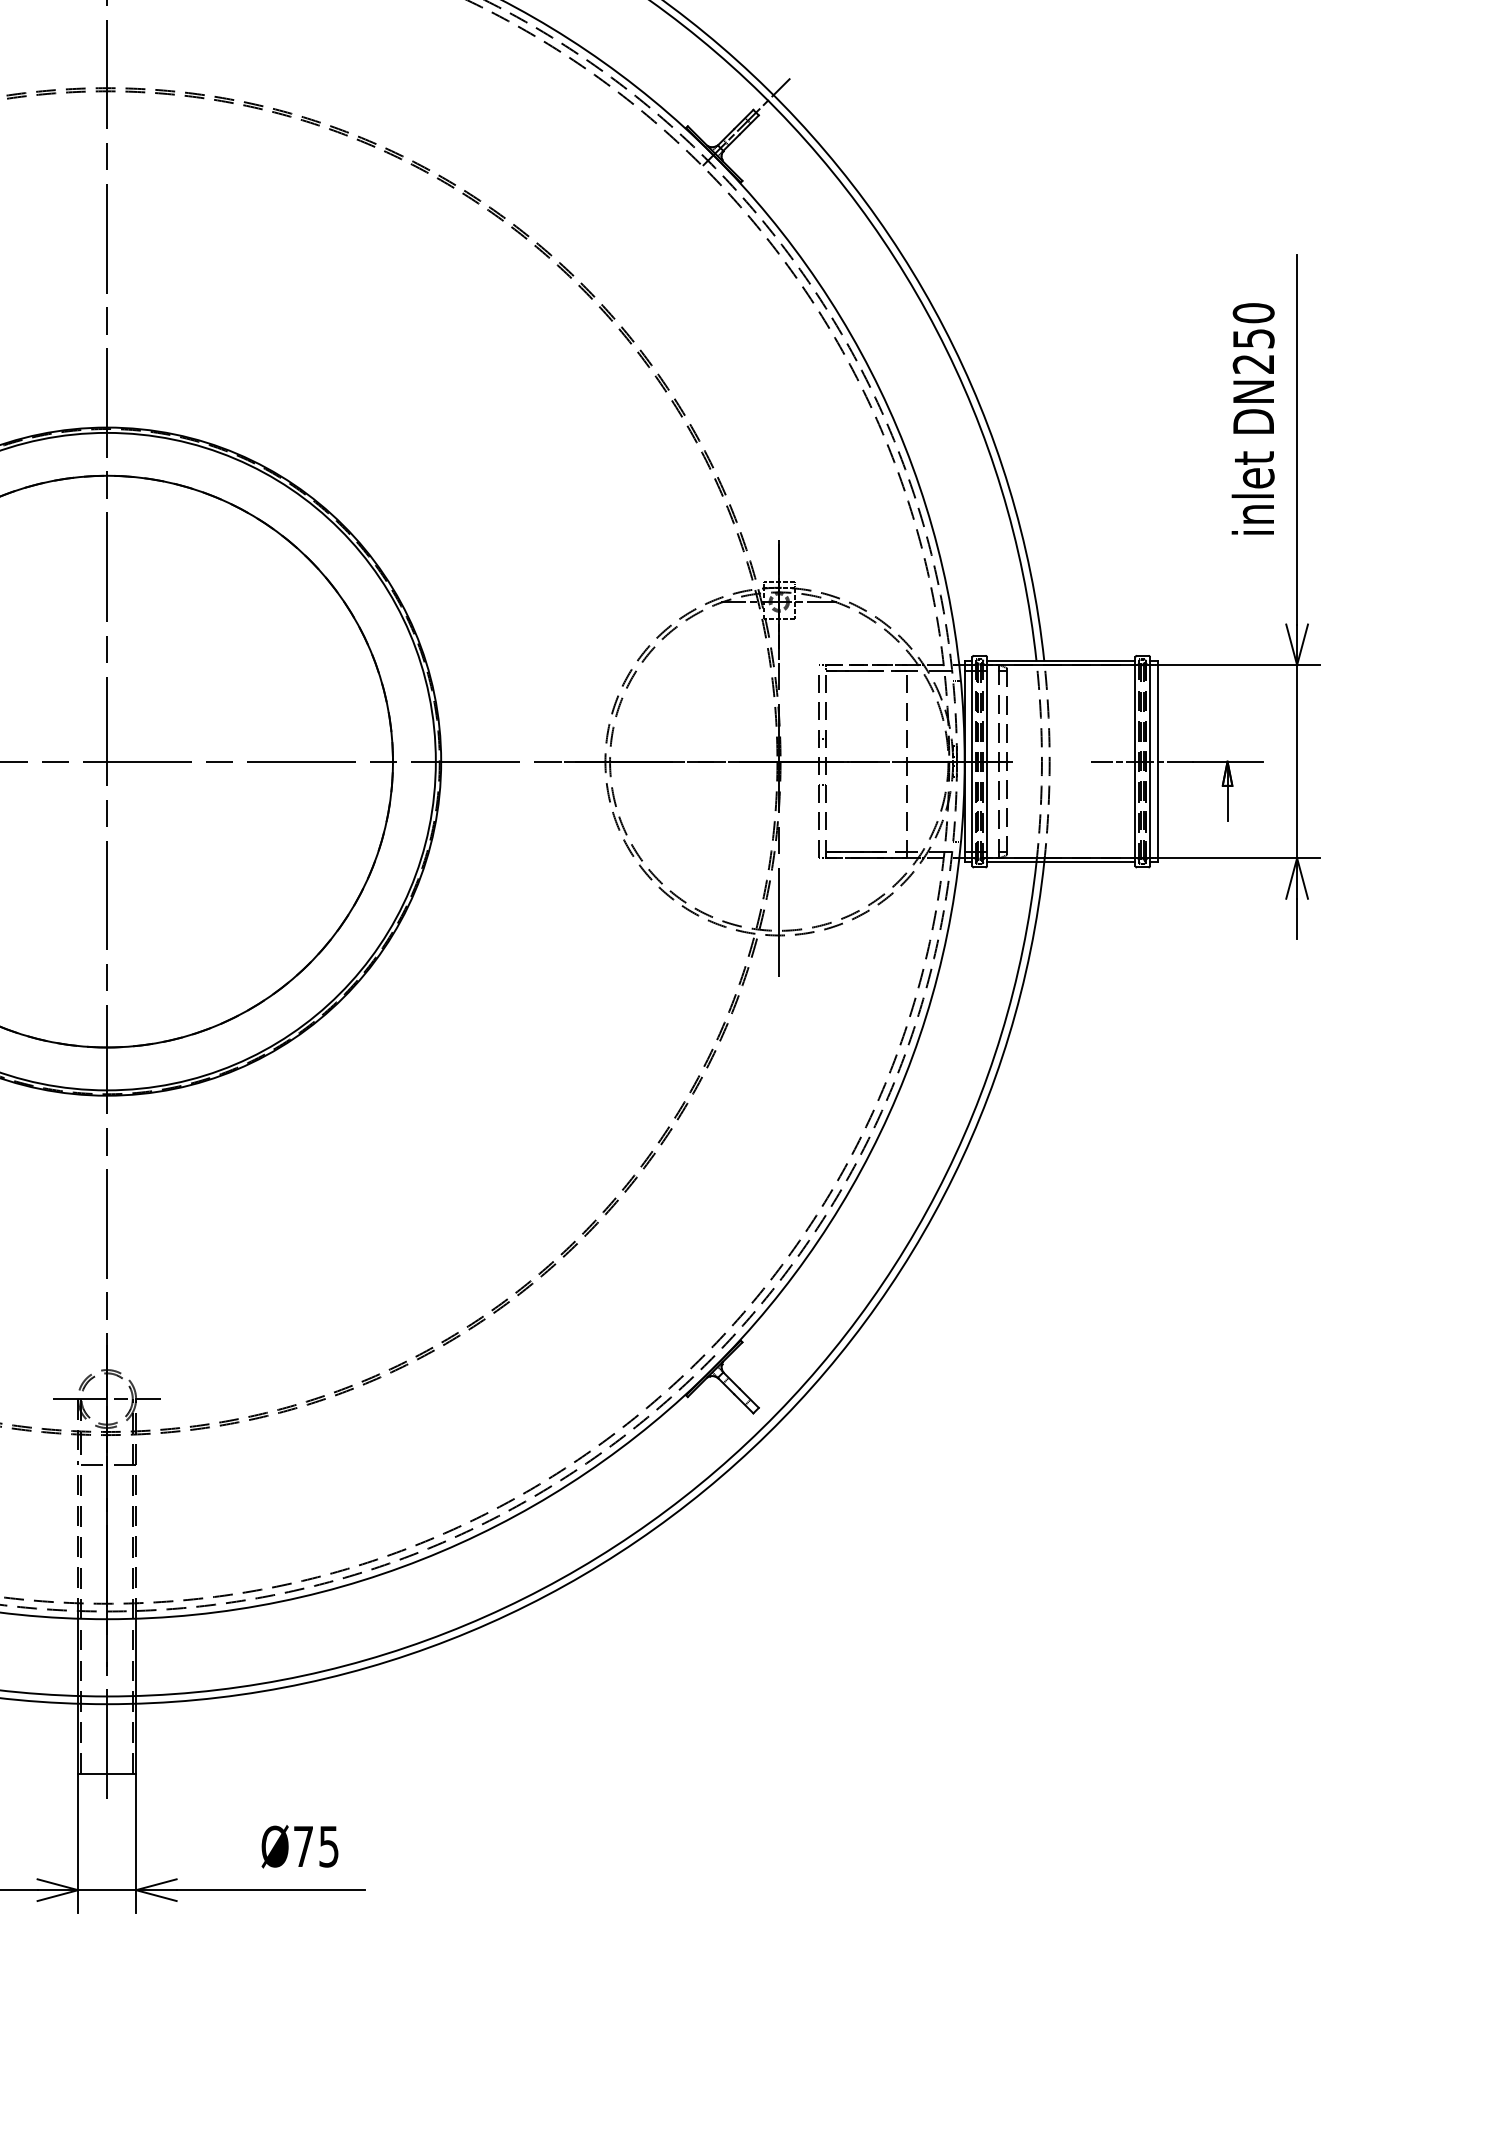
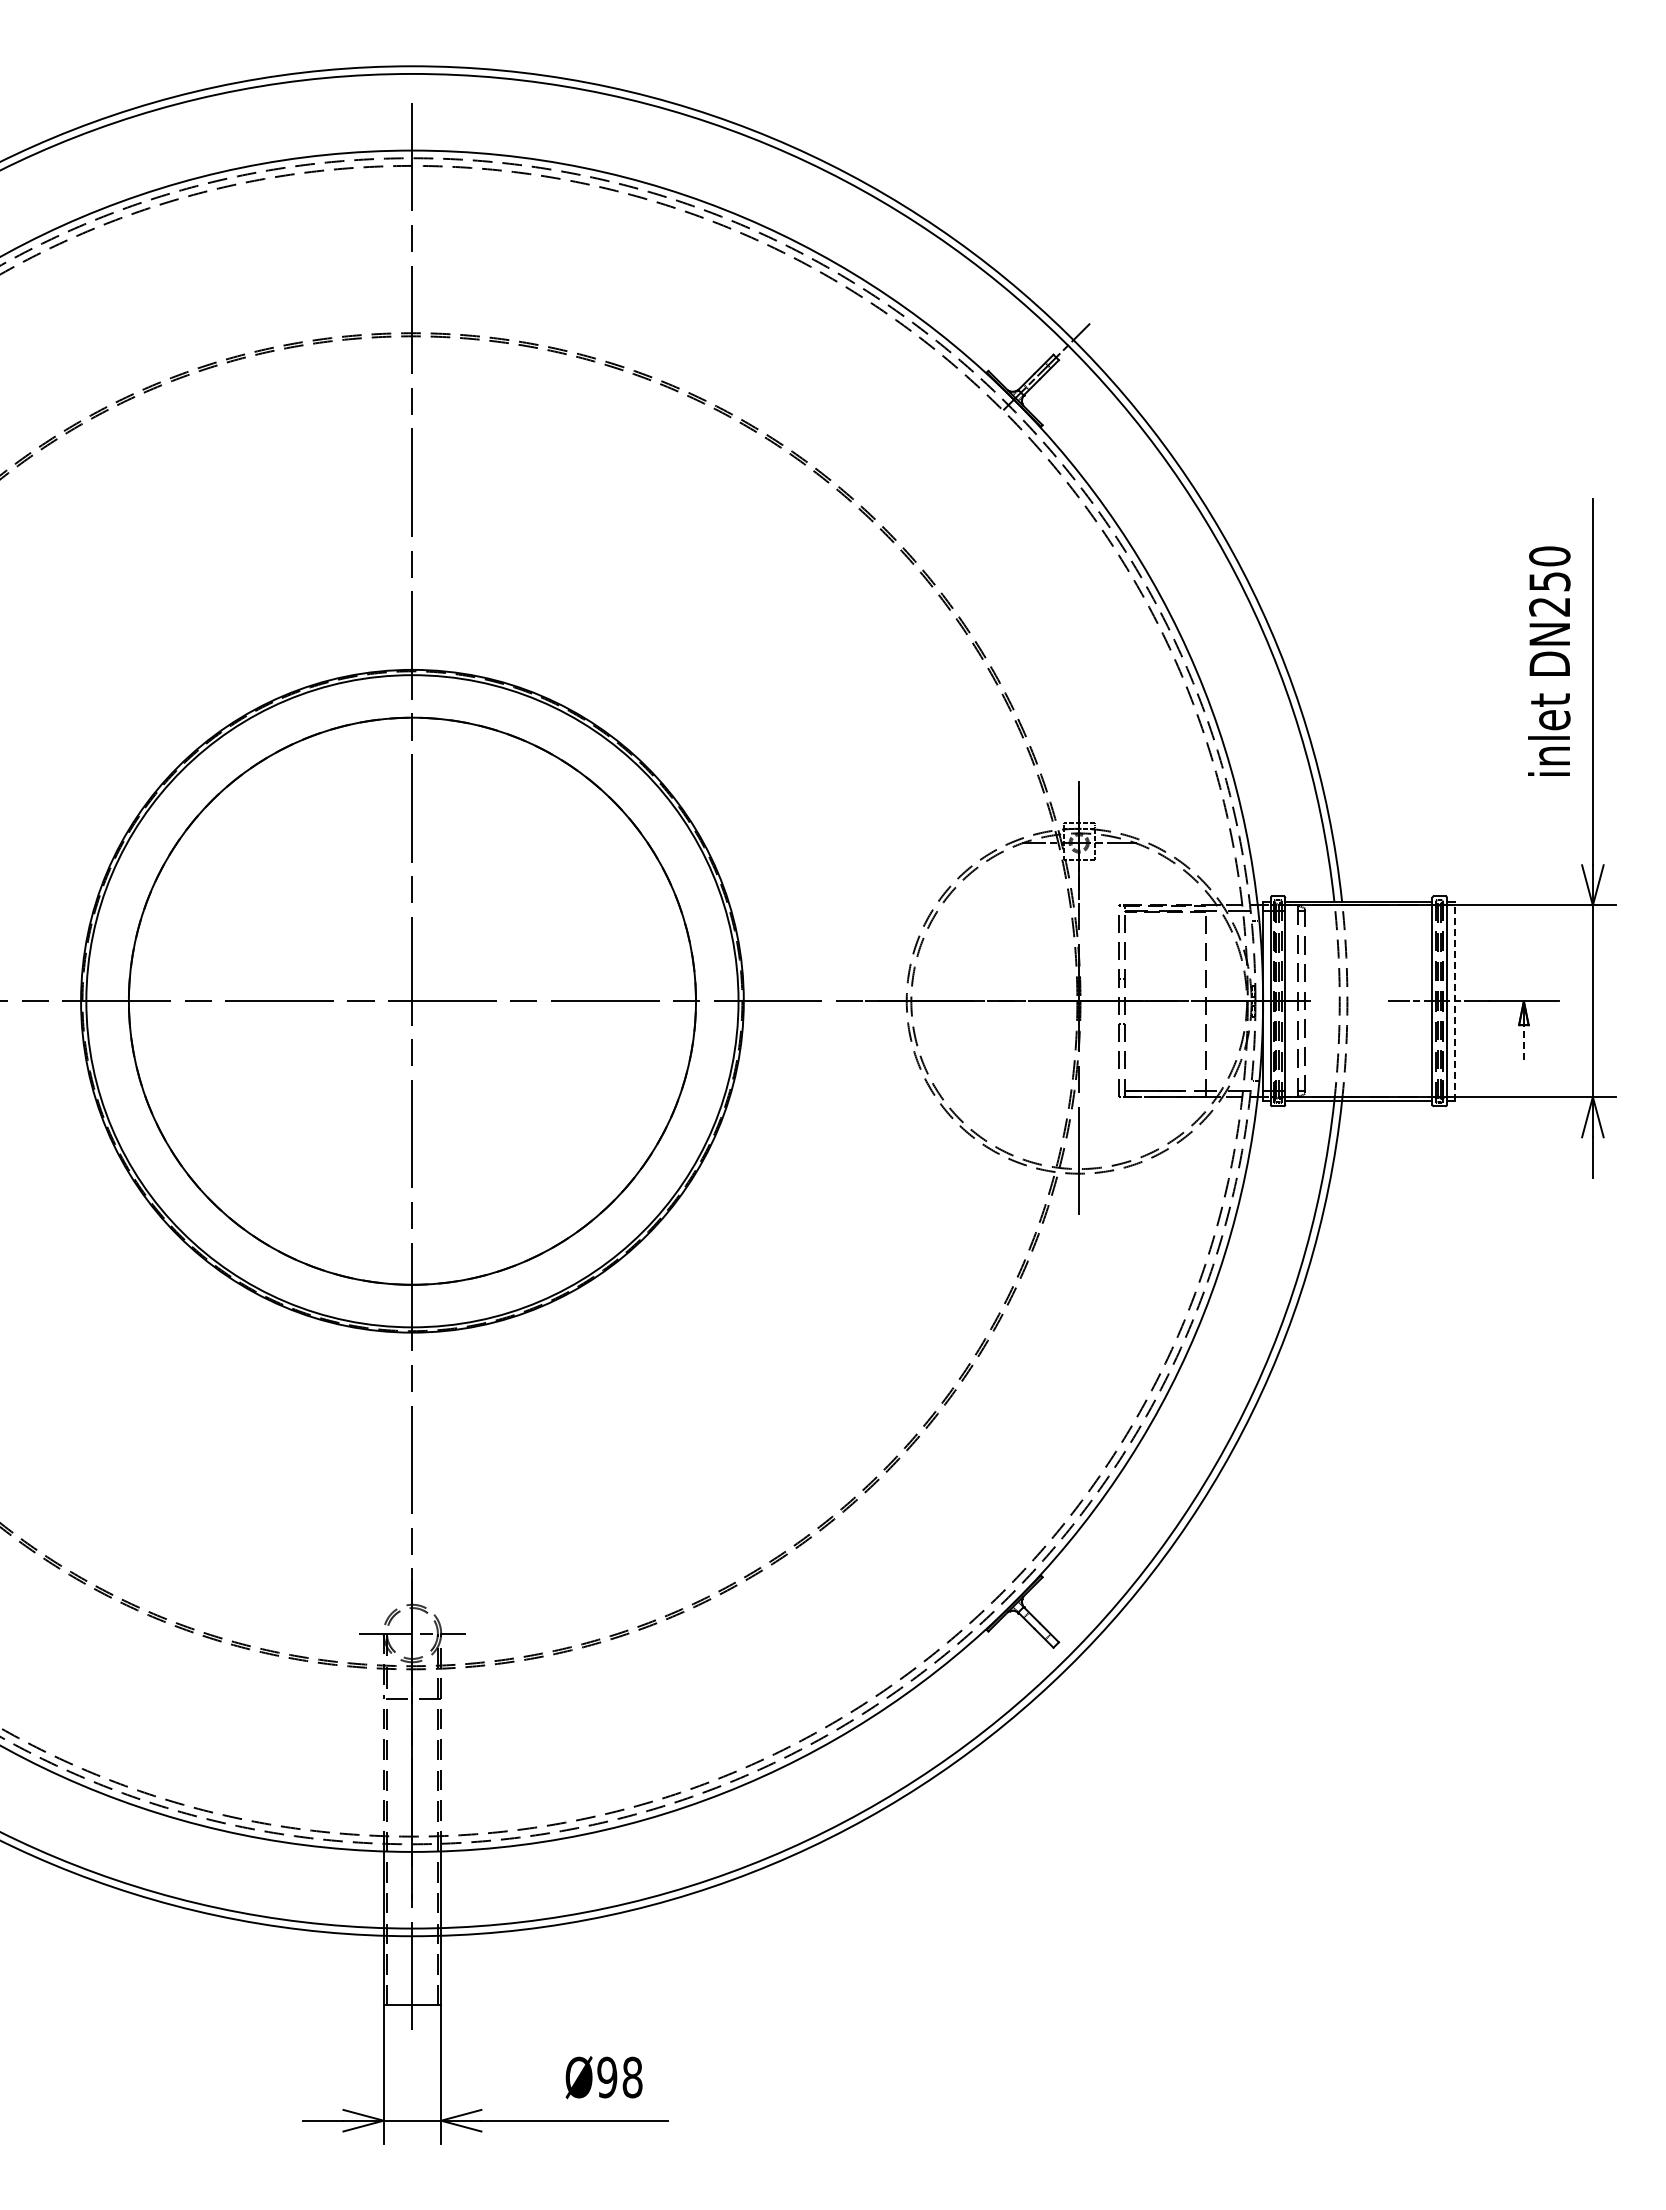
line: (1157, 761) -> (1454, 1001), solid -> dashed
line: (1227, 803) -> (1523, 1042), solid -> dashed
text: (315, 1846) -> (619, 2077), Ø75 -> Ø98

